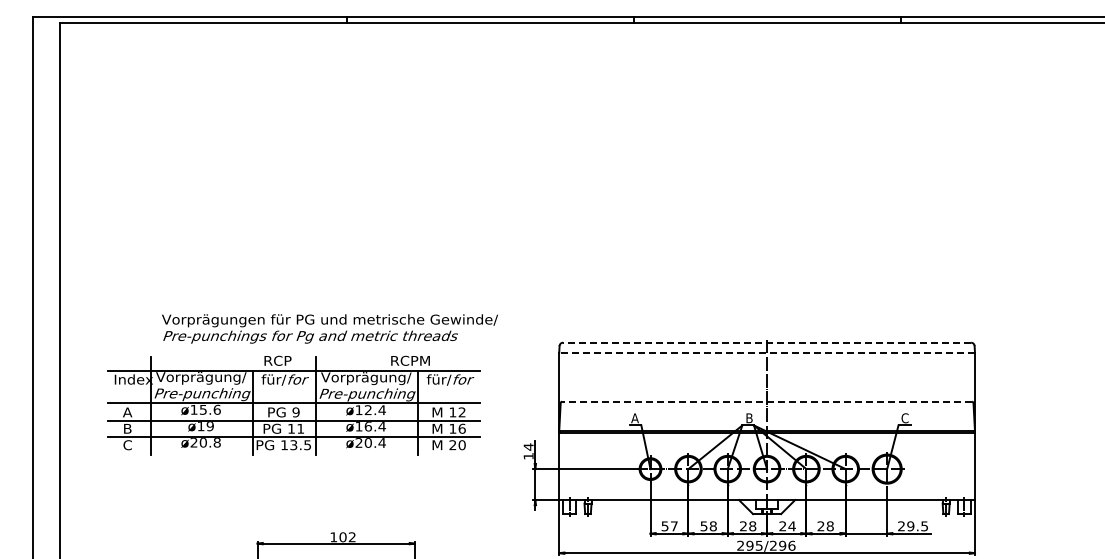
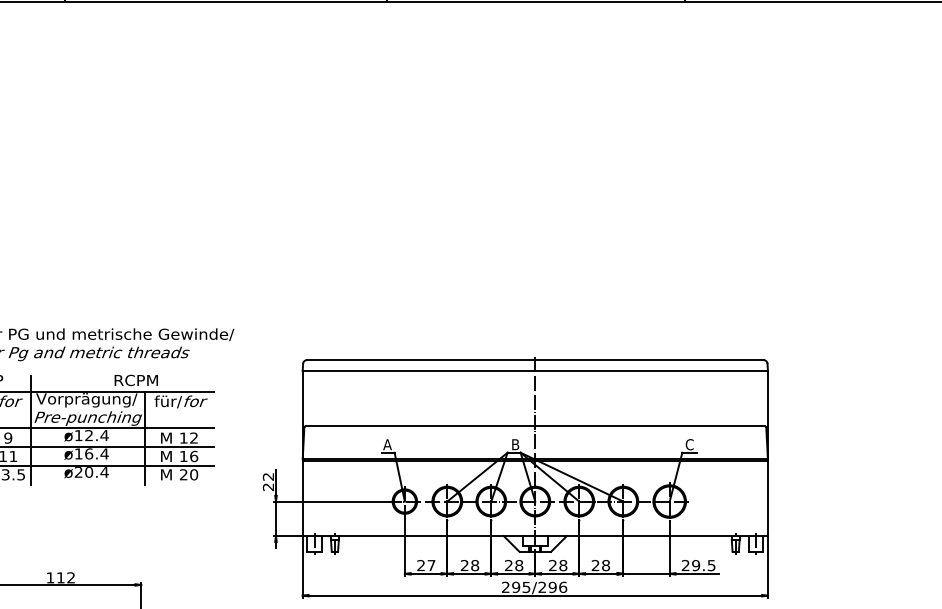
line: (766, 342) -> (534, 359), dashed -> solid
line: (767, 352) -> (535, 371), dashed -> solid
line: (767, 401) -> (535, 425), dashed -> solid
text: (528, 451) -> (268, 481), 14 -> 22
text: (664, 526) -> (420, 565), 57 -> 27
text: (703, 526) -> (464, 565), 58 -> 28
text: (791, 526) -> (562, 565), 24 -> 28
text: (342, 537) -> (60, 578), 102 -> 112

